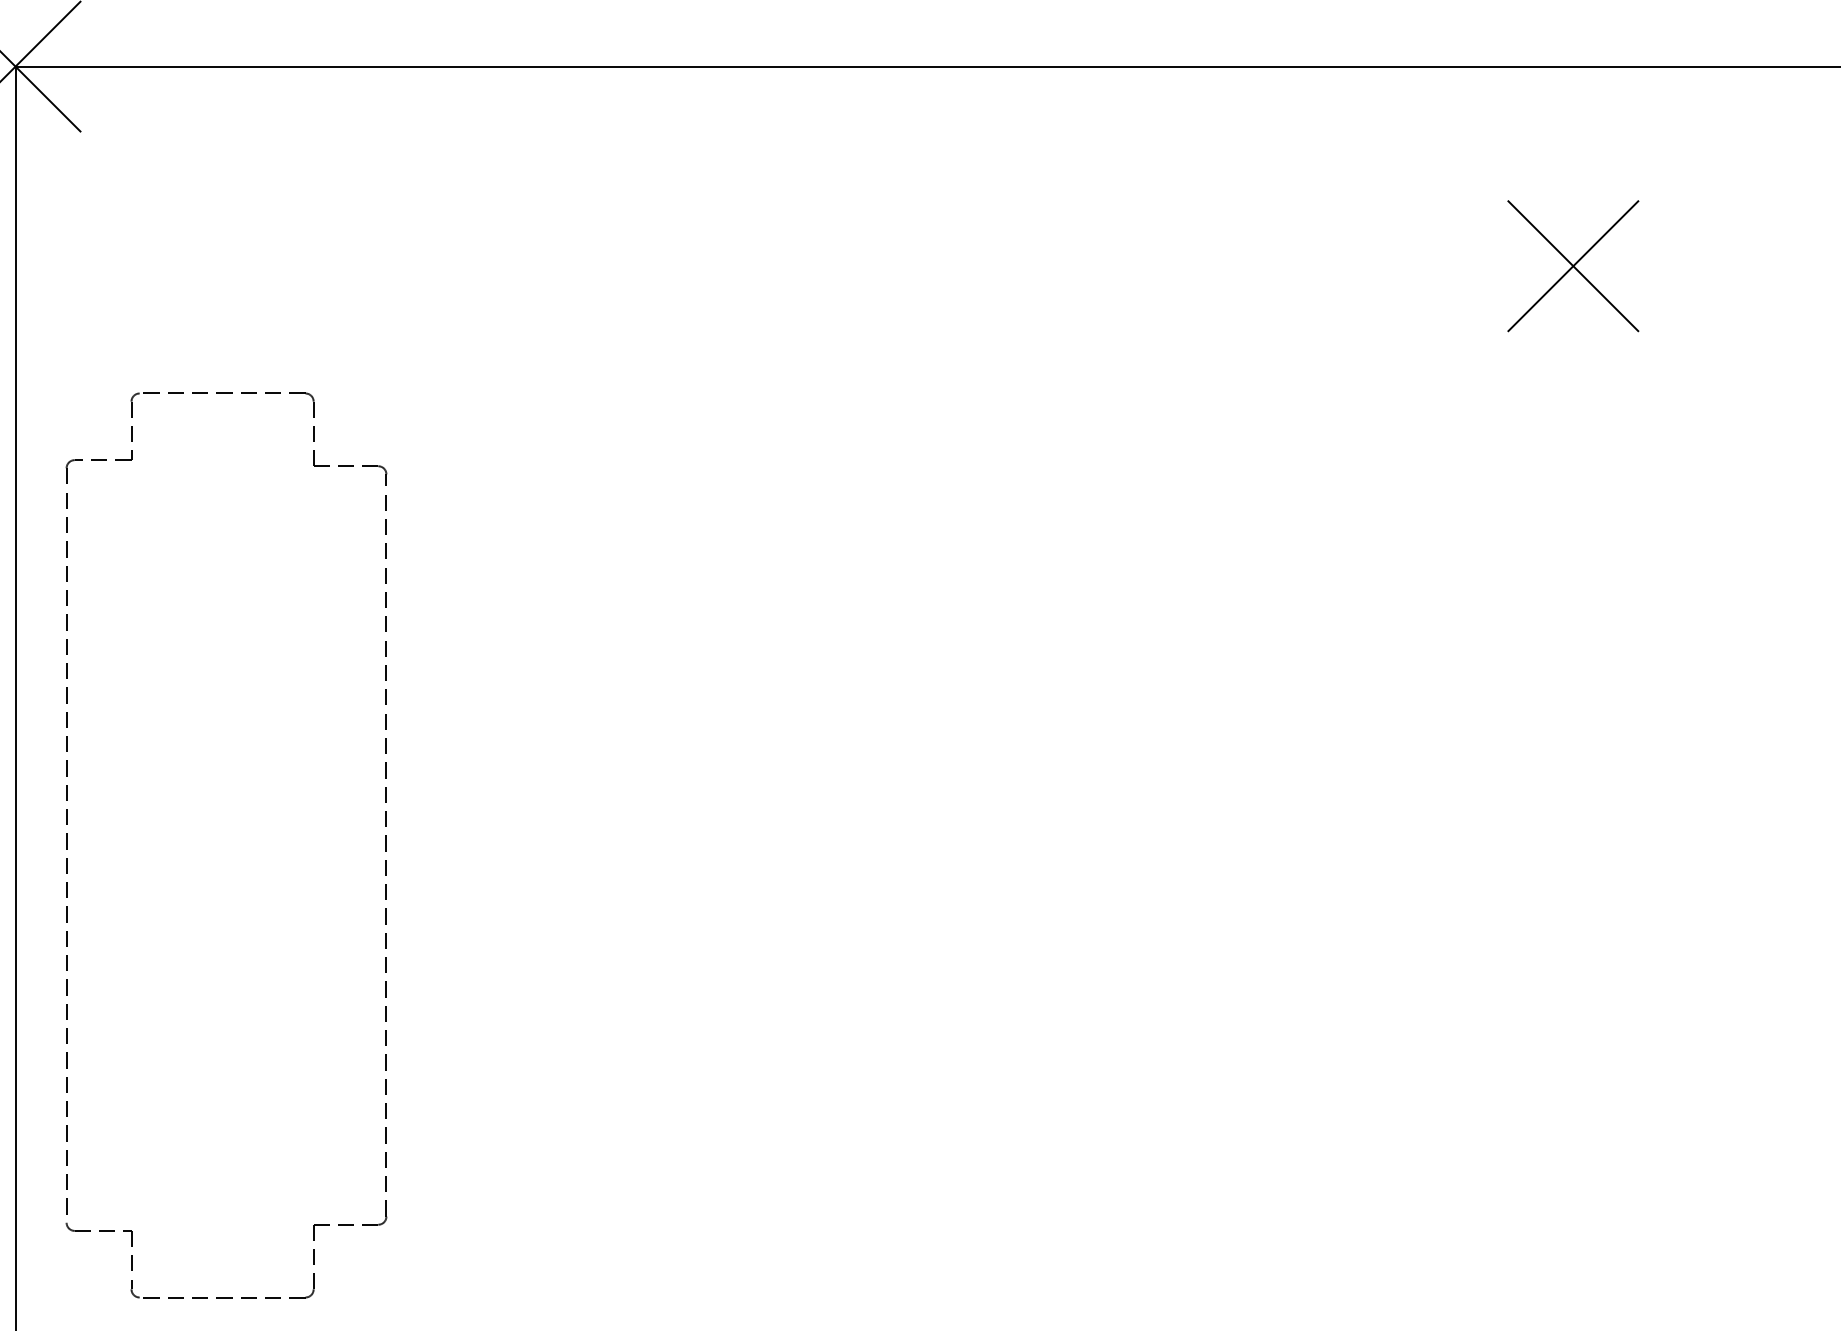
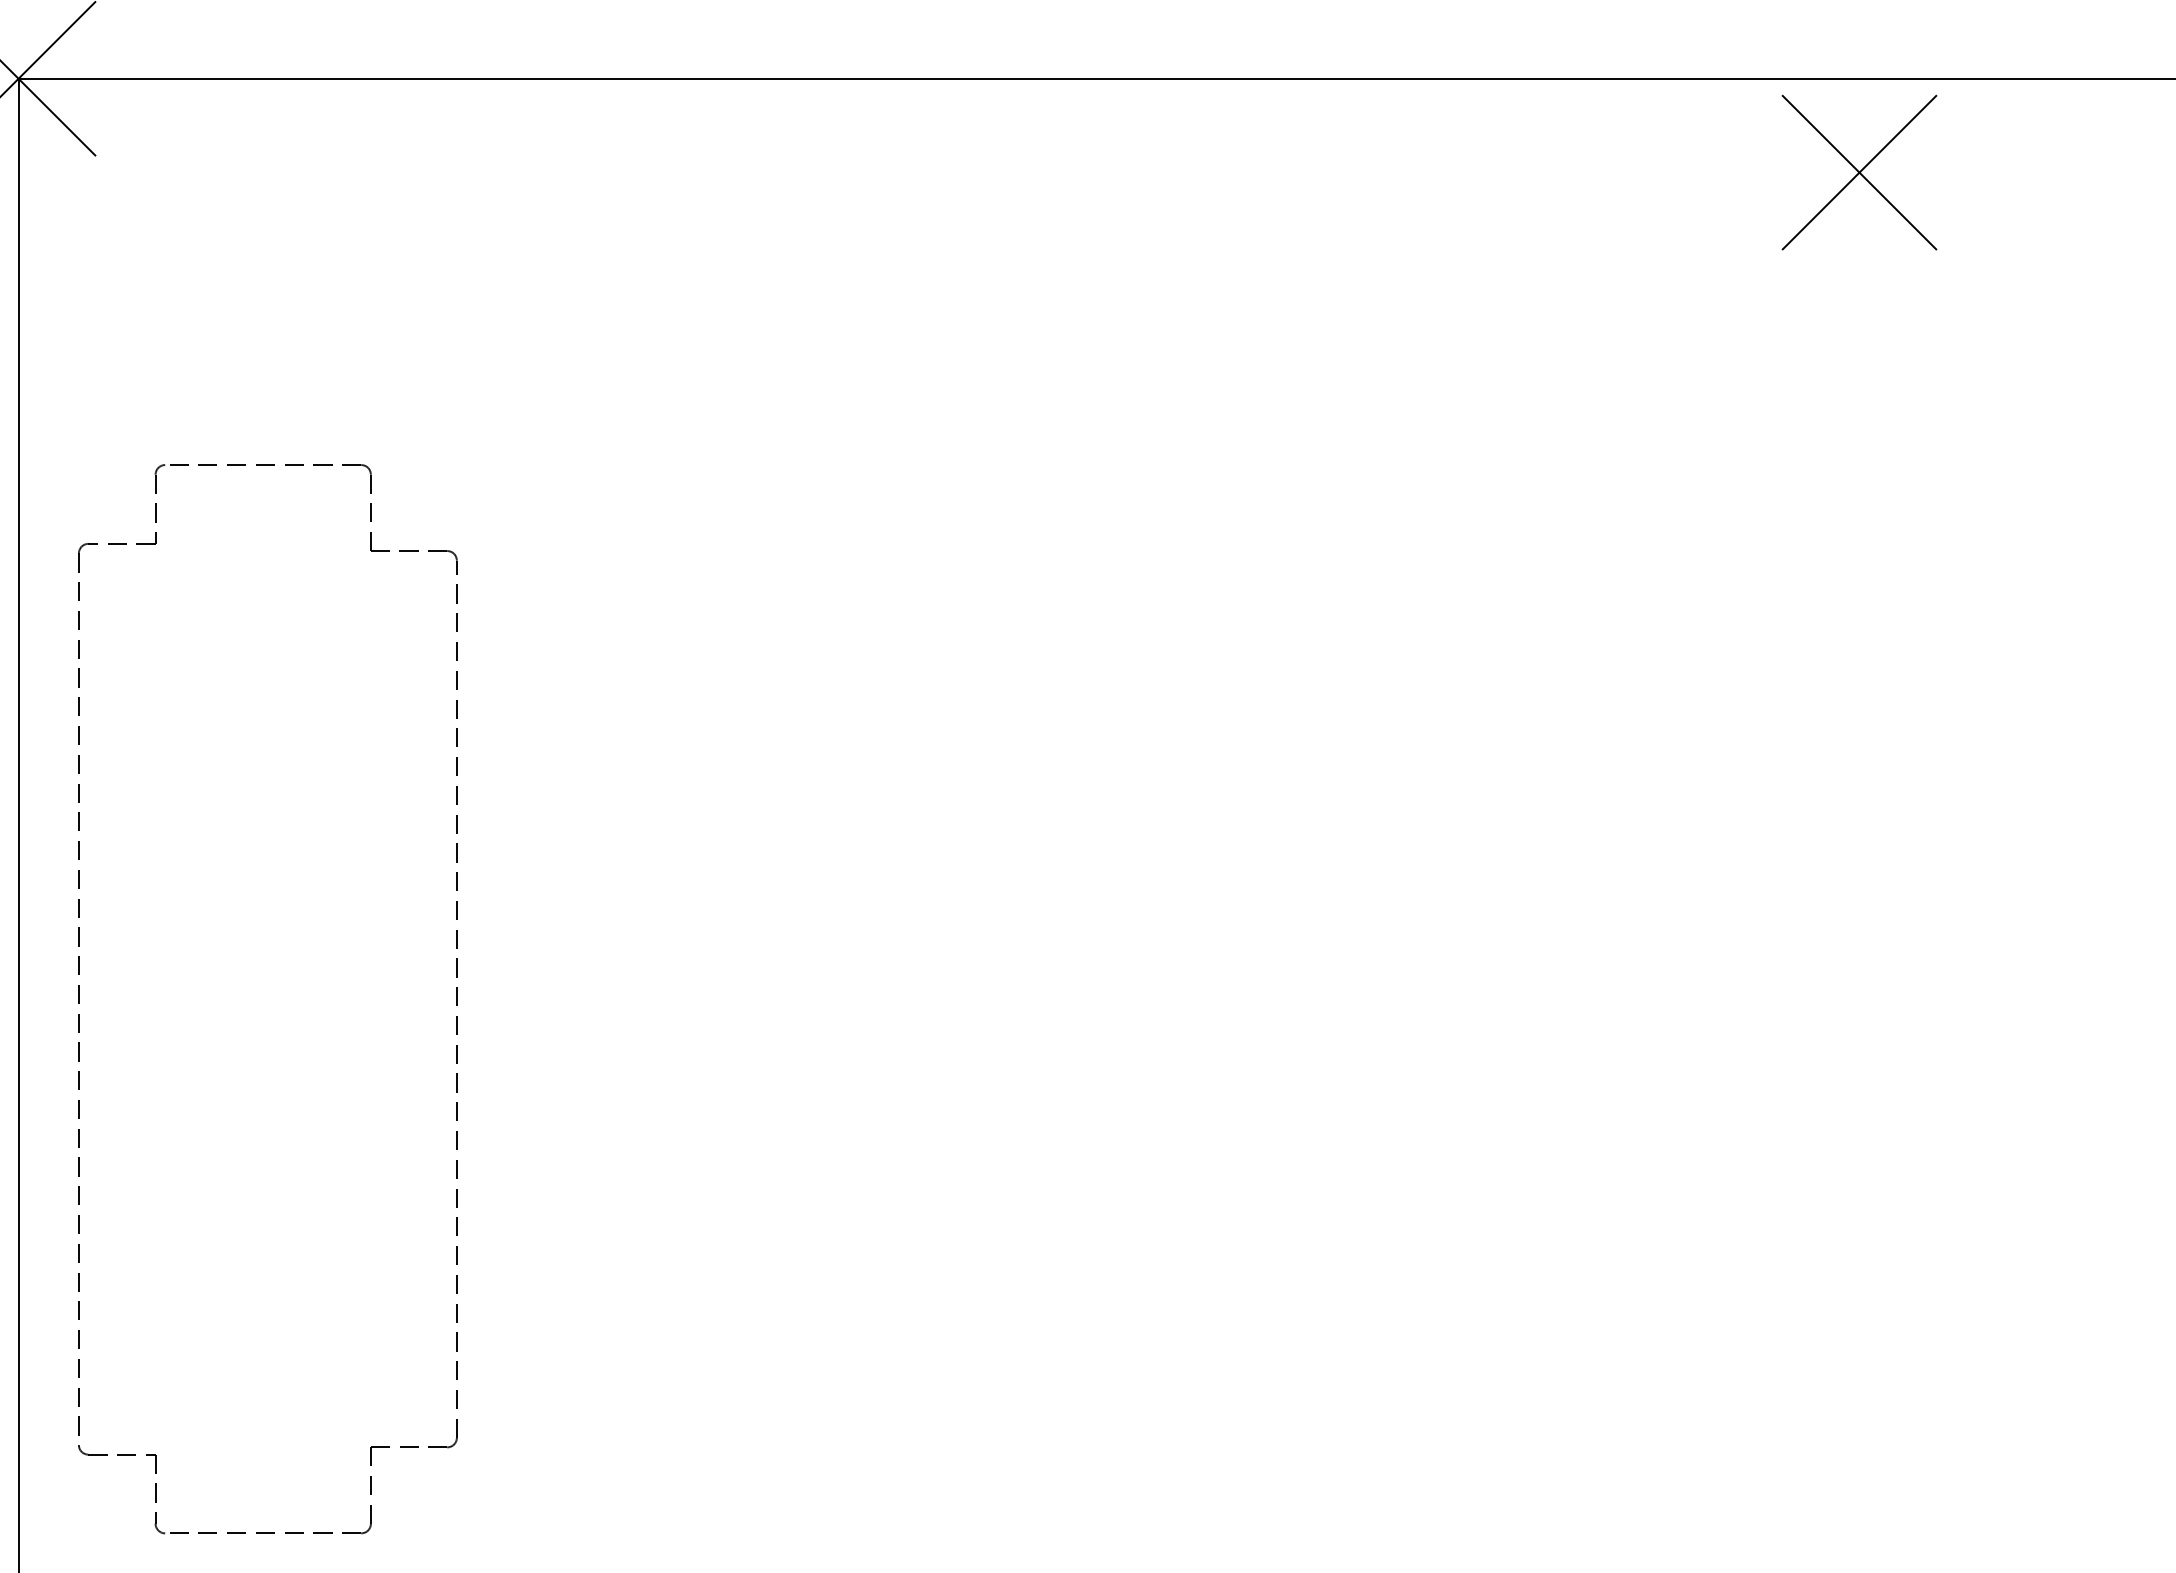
part: (1573, 266) -> (1859, 172), moved

